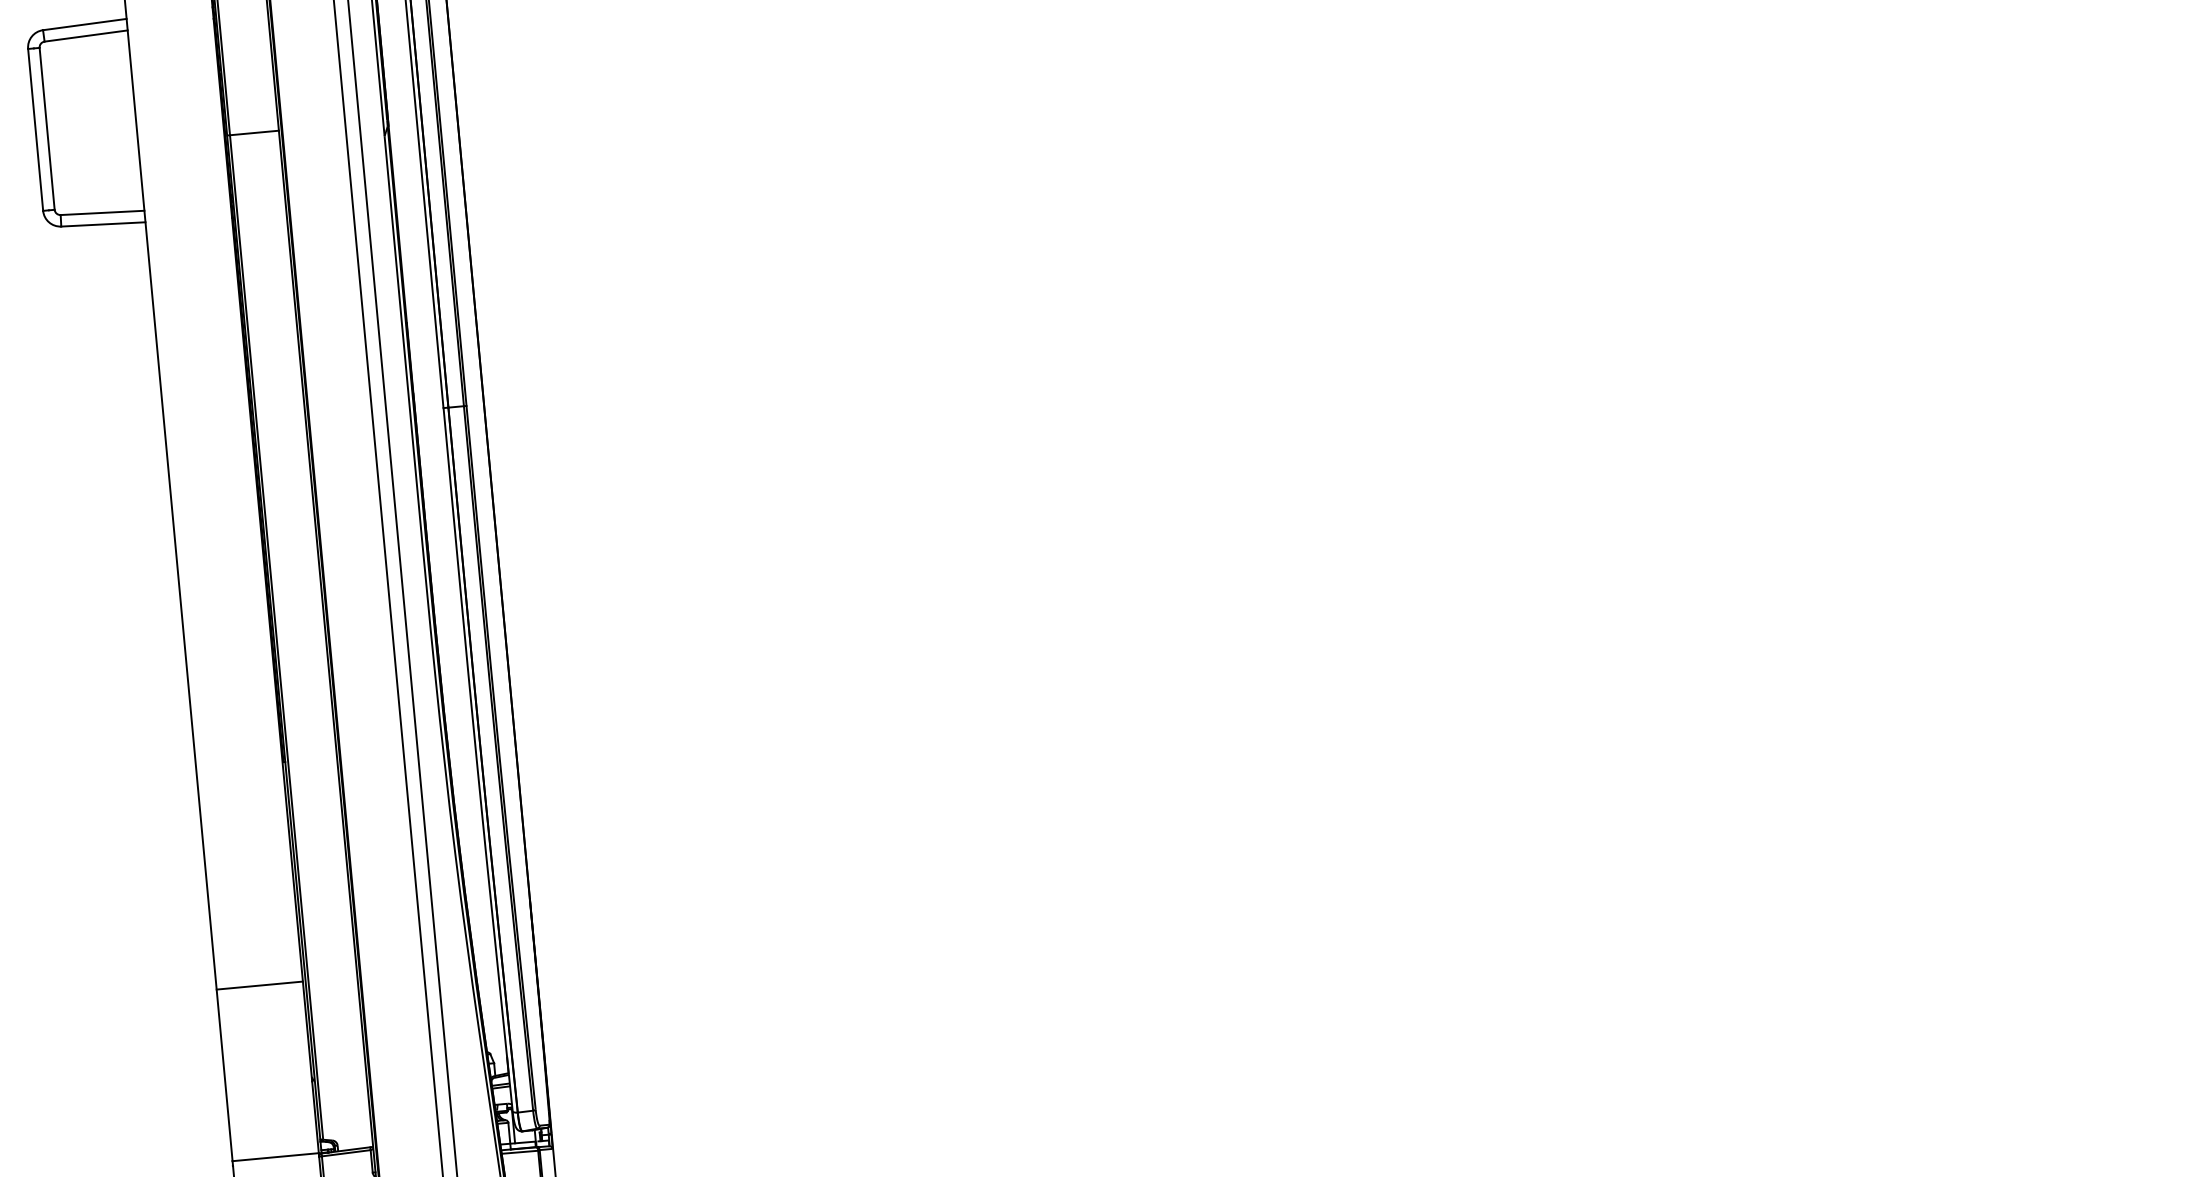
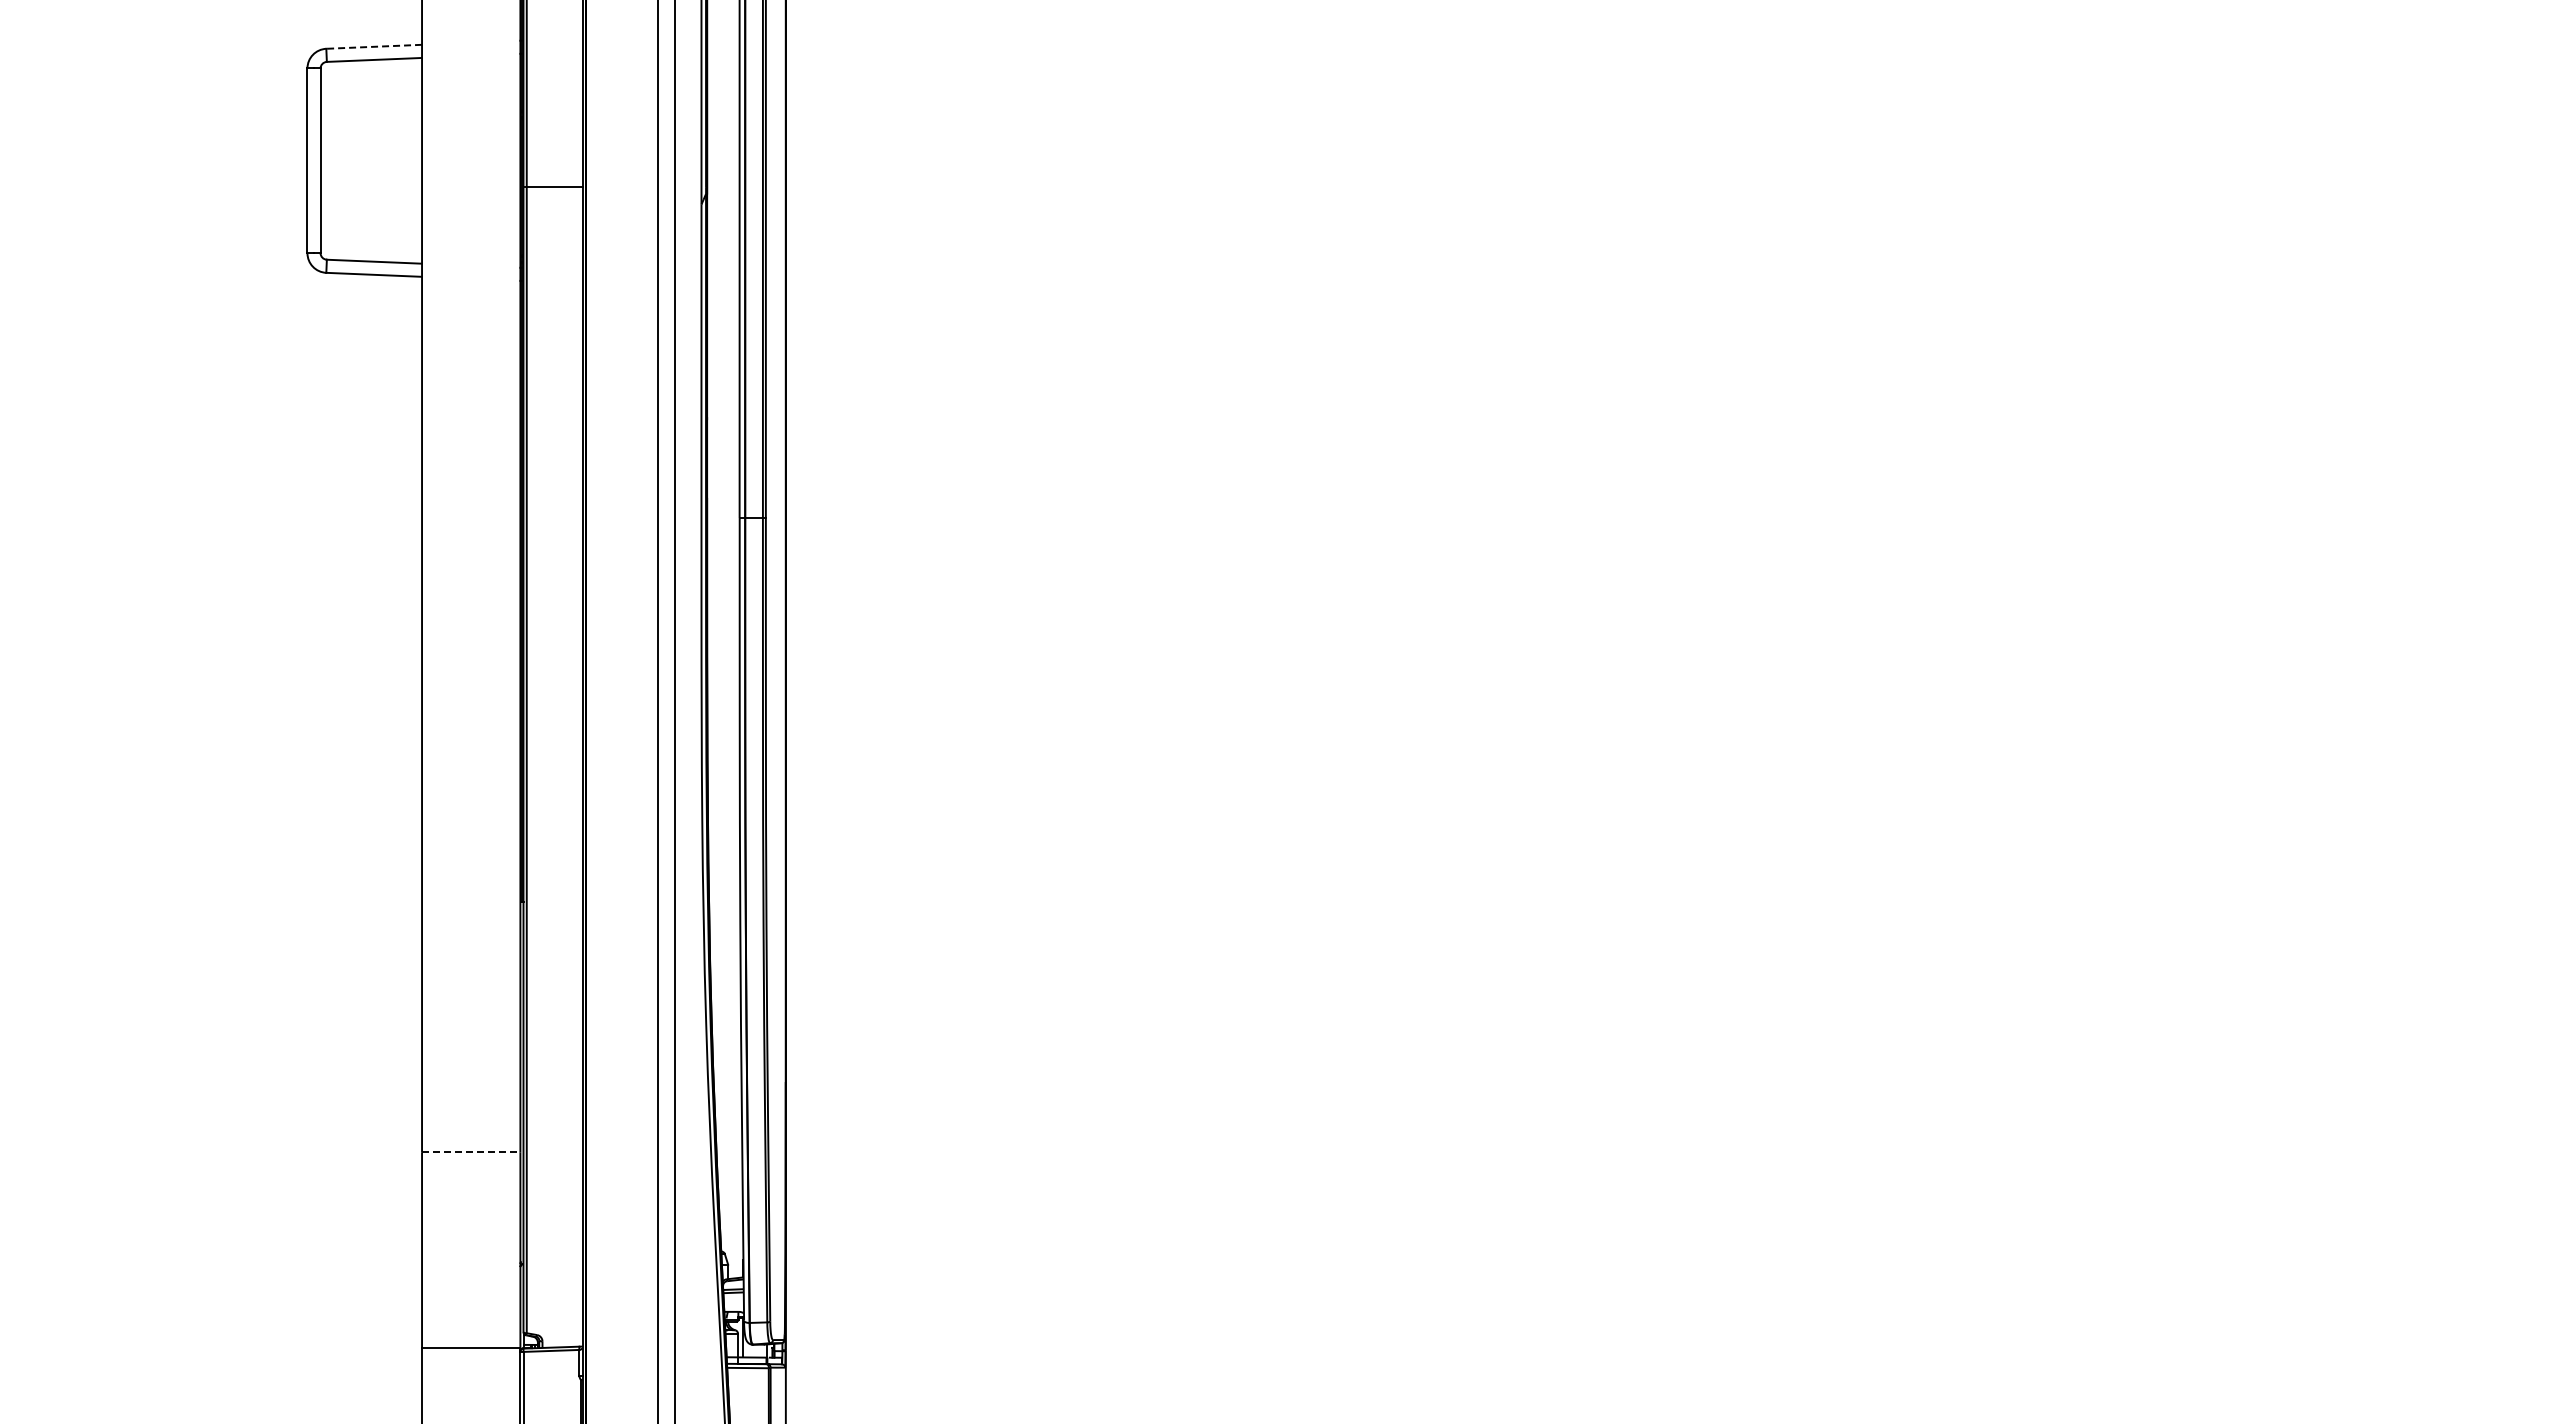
line: (85, 24) -> (374, 46), solid -> dashed
line: (260, 985) -> (471, 1152), solid -> dashed

